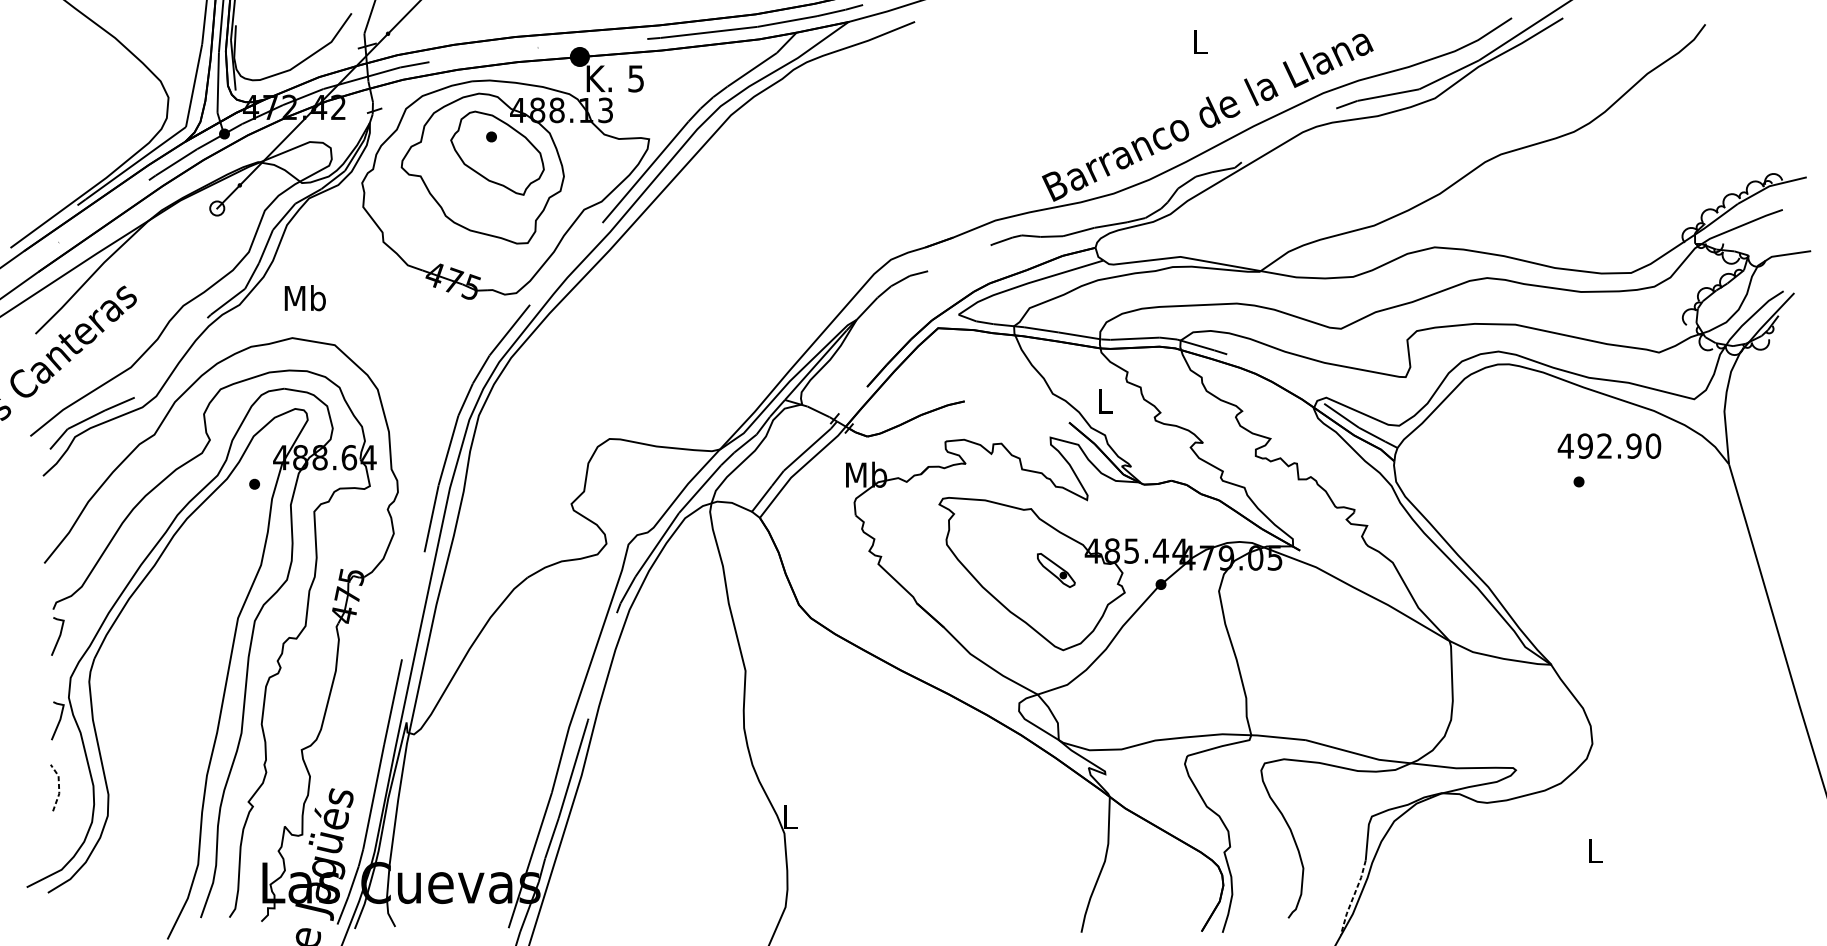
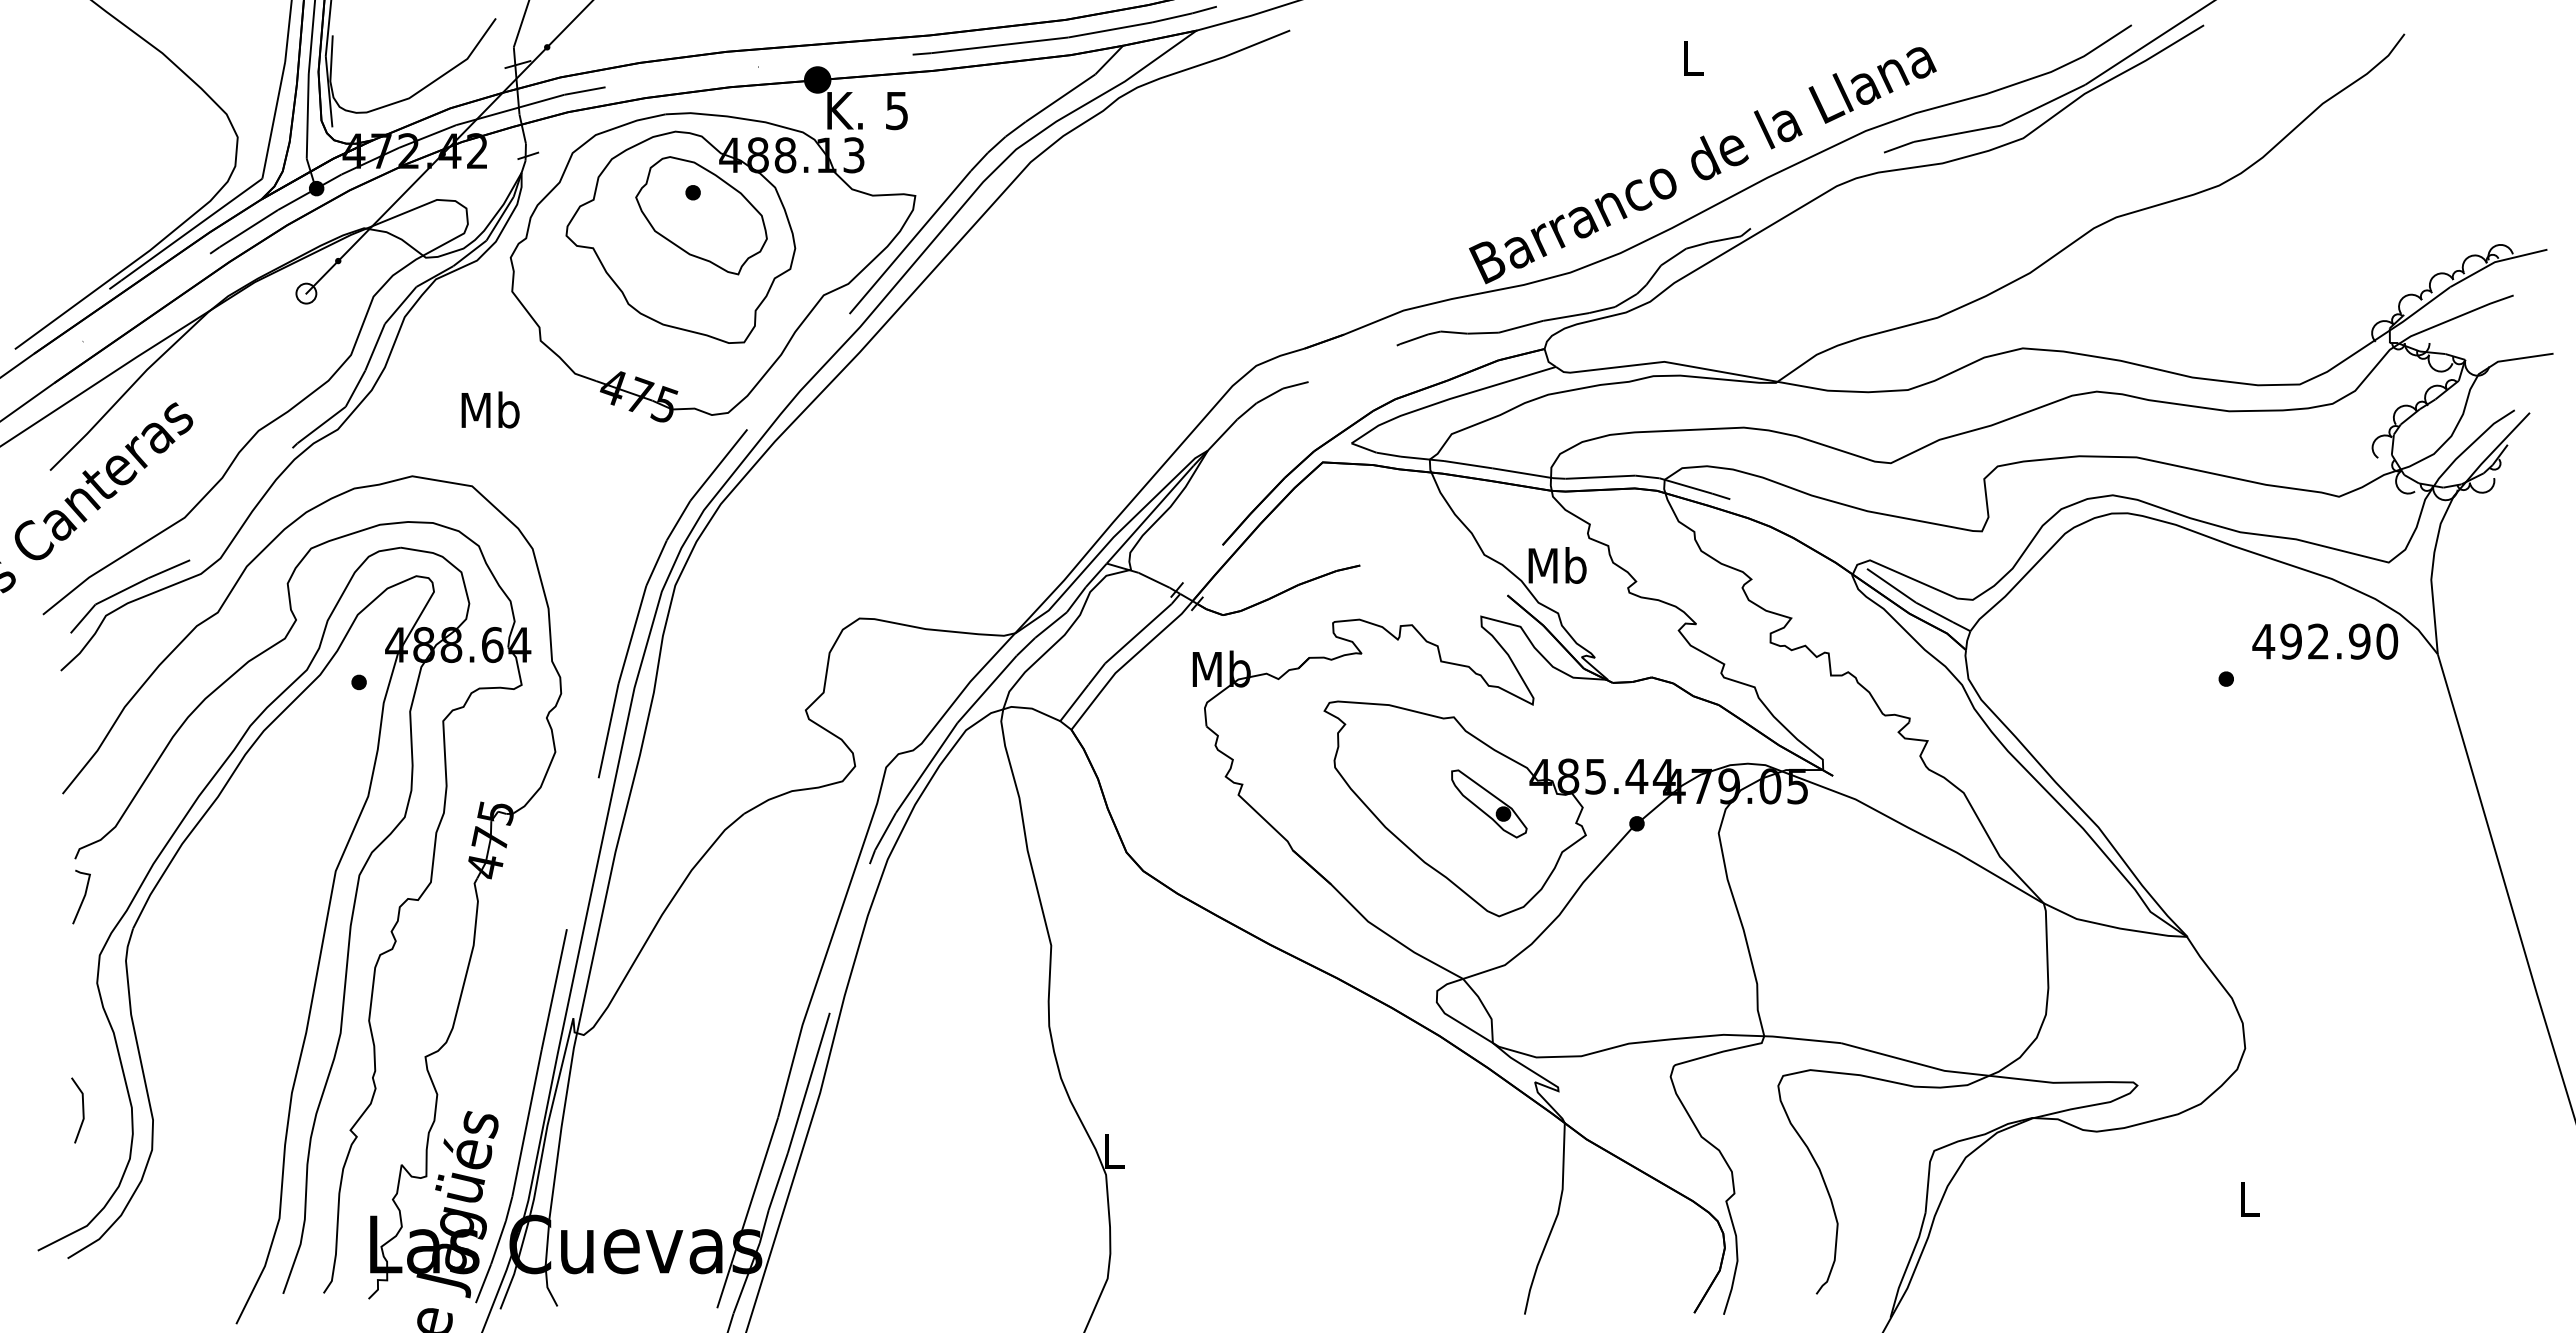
text: (305, 297) -> (490, 409), moved
text: (1104, 401) -> (1557, 565), L -> Mb
text: (1609, 446) -> (2325, 641), moved
part: (1056, 570) -> (1489, 803), size x1.43
line: (59, 720) -> (83, 1015), removed
line: (59, 787) -> (83, 1109), dashed -> solid
line: (1352, 897) -> (1907, 1265), dashed -> solid

